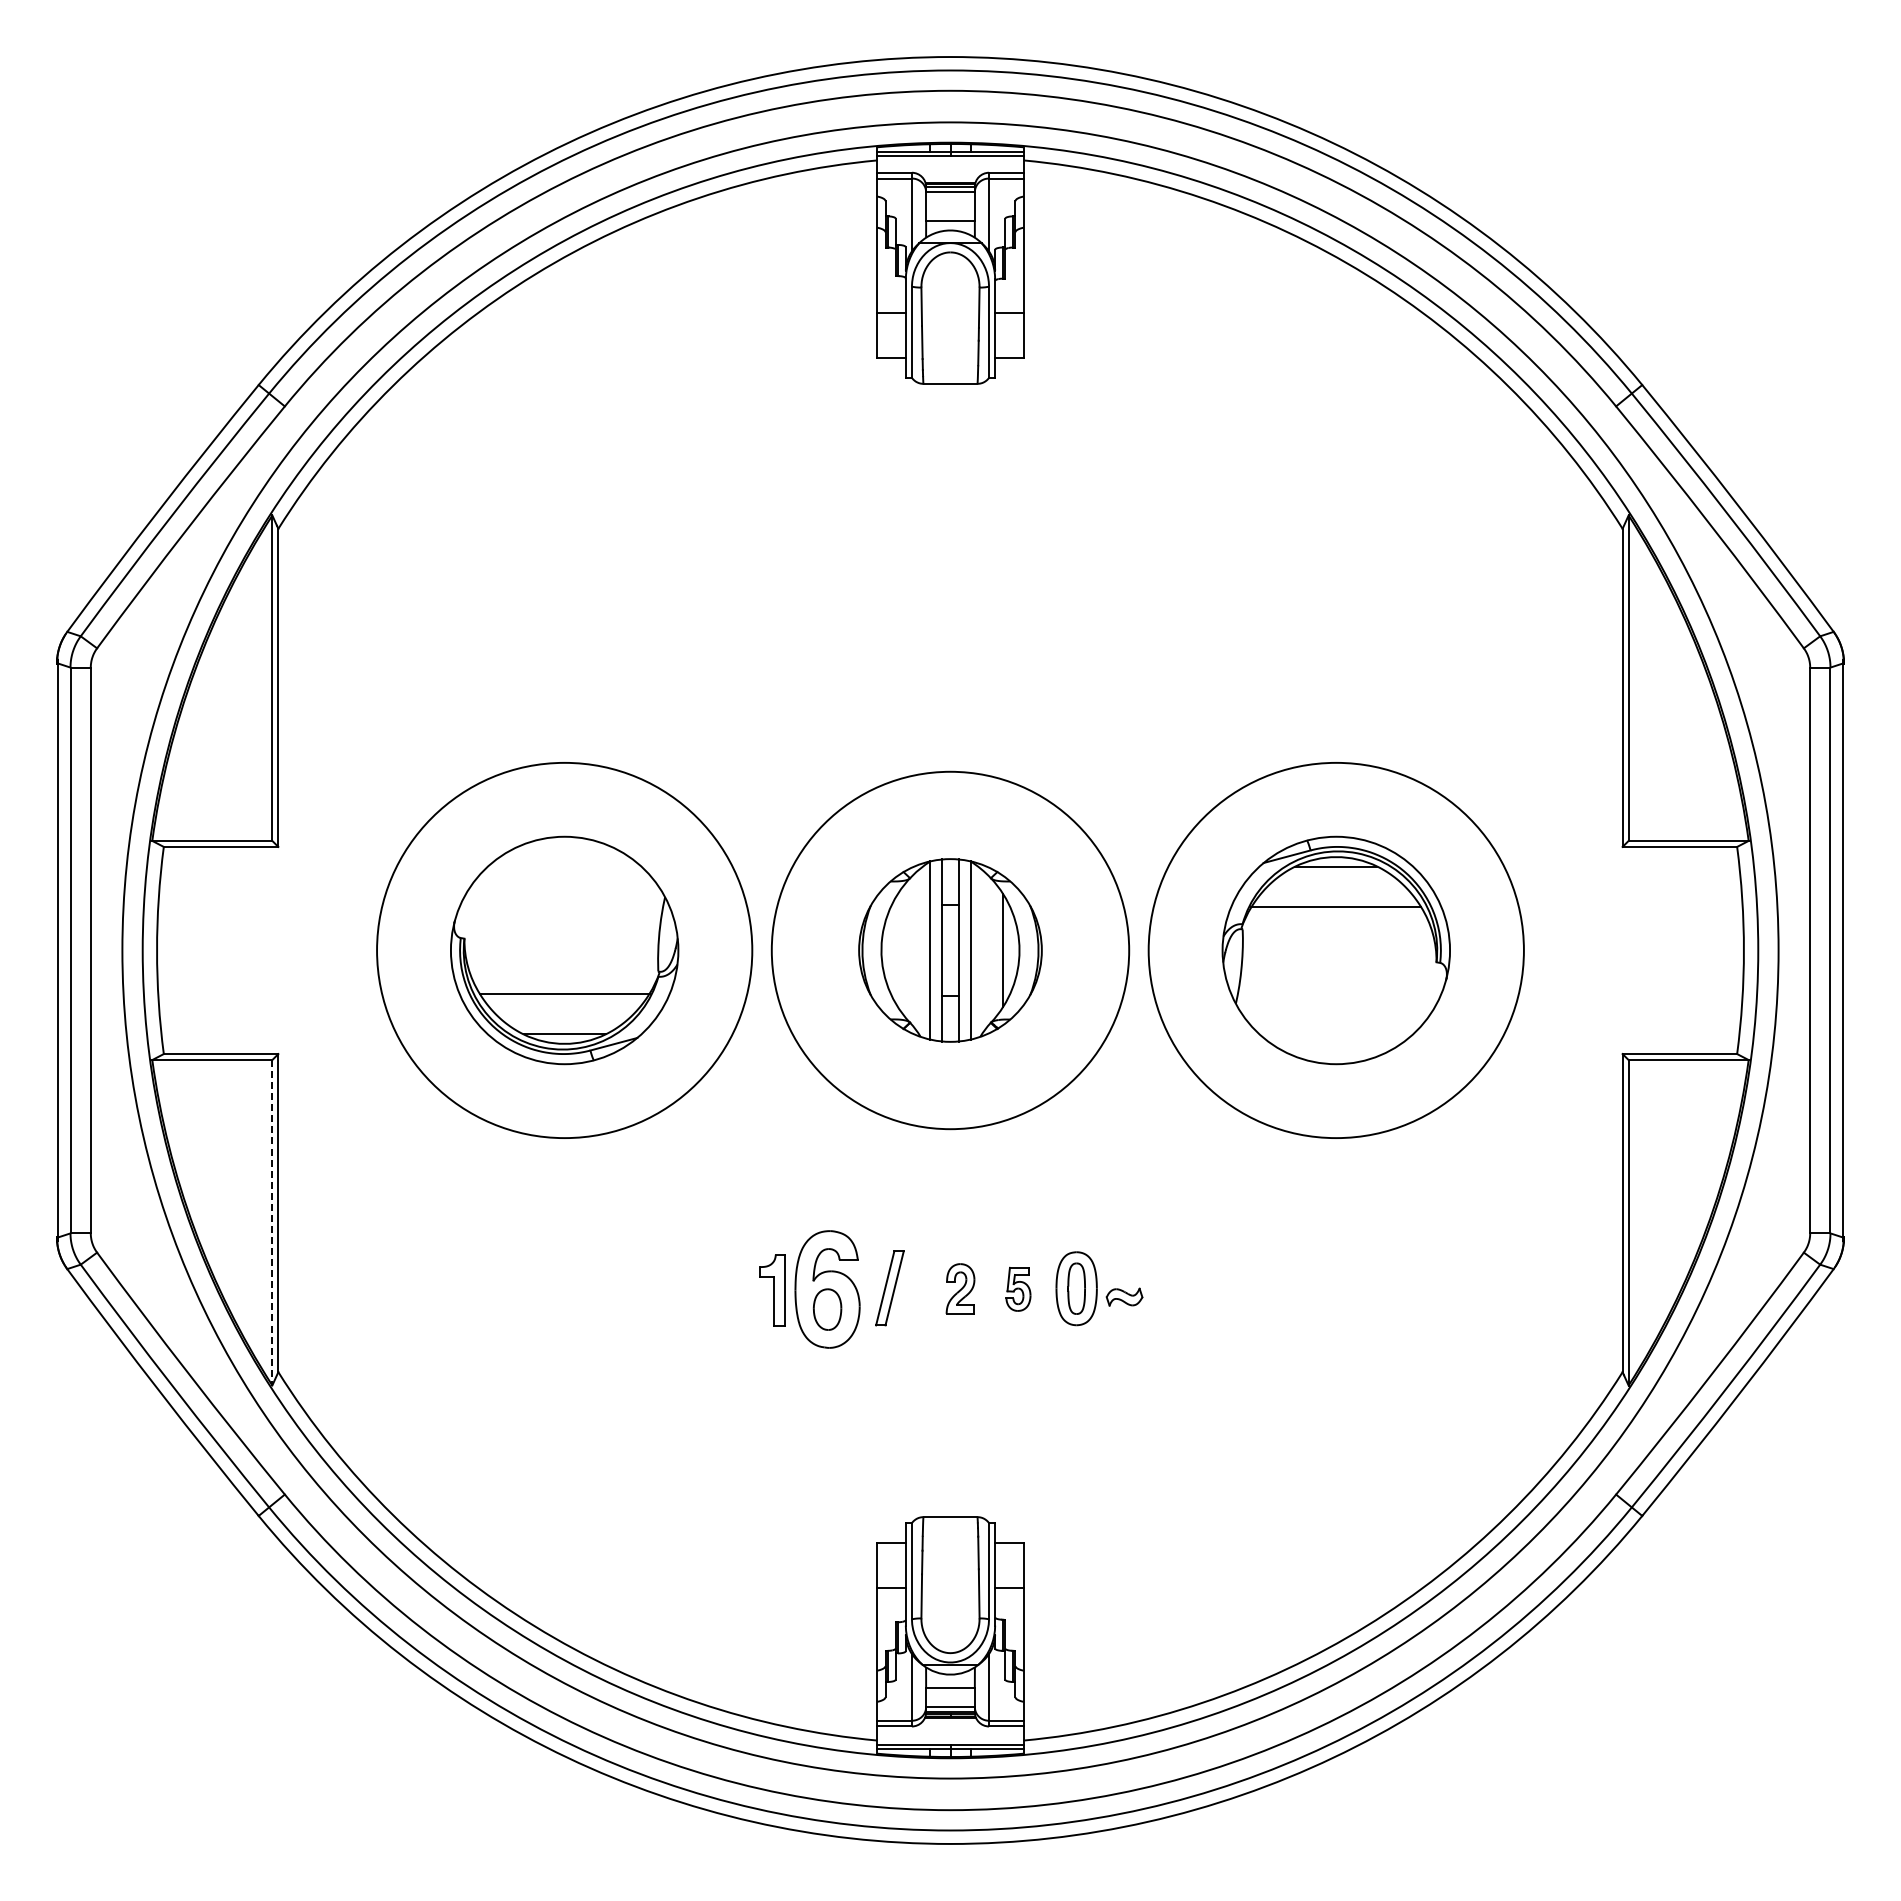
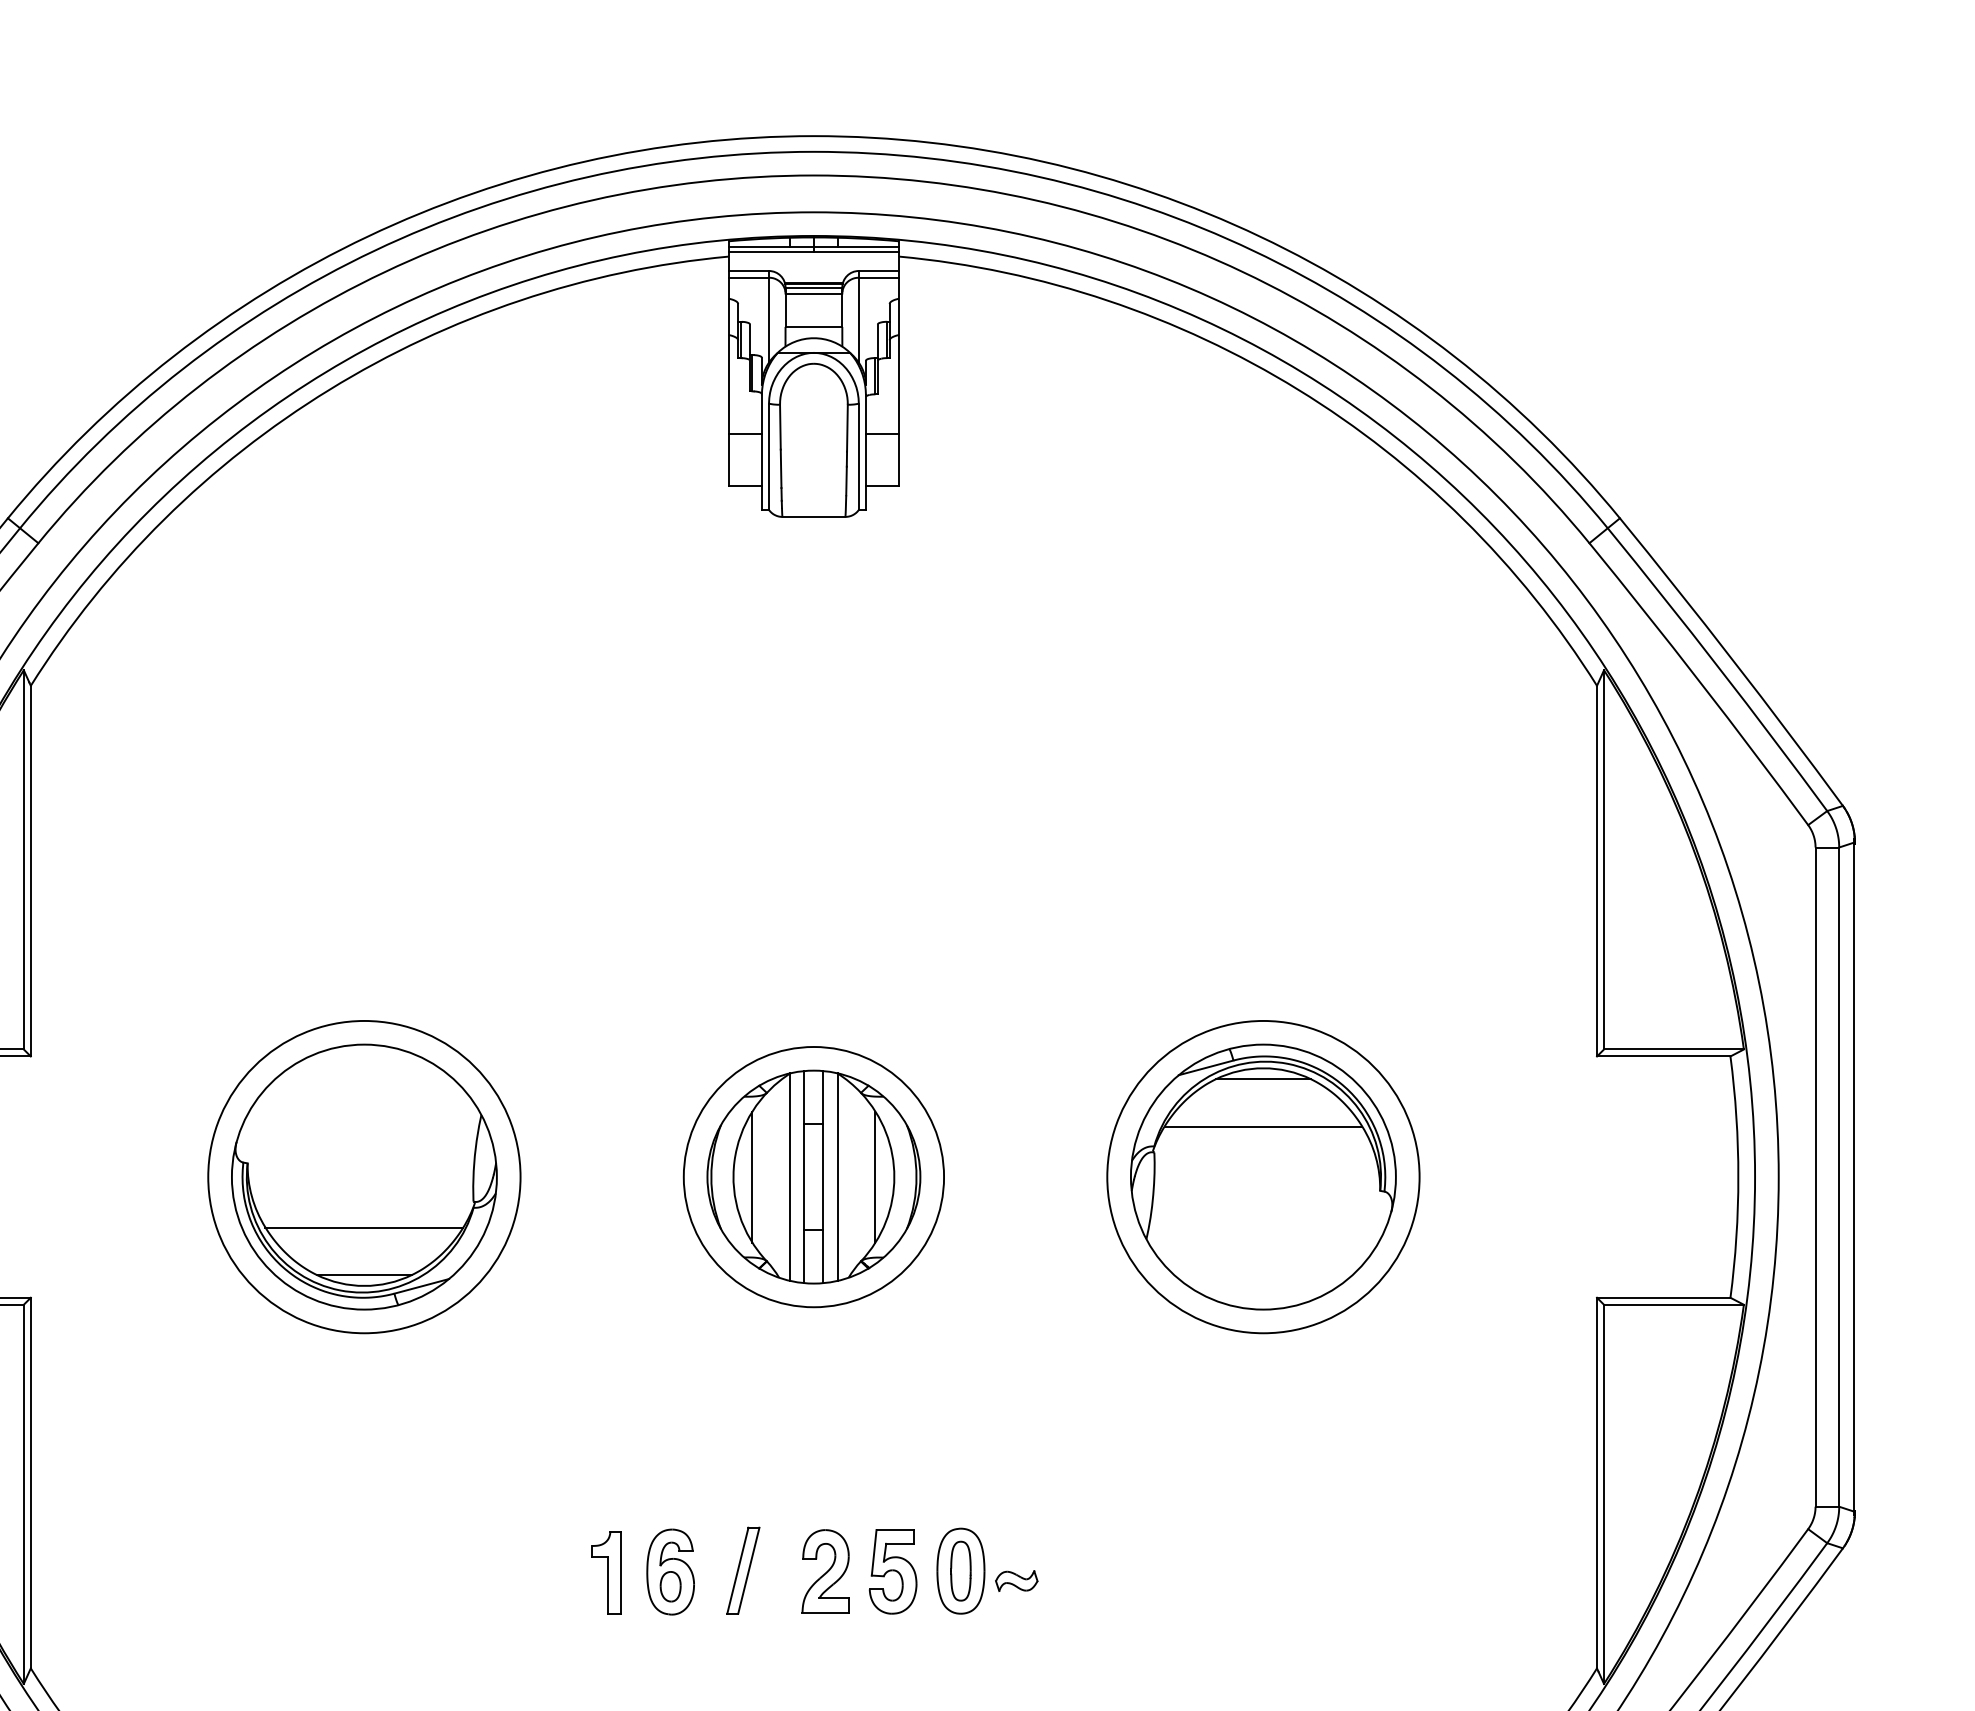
circle: (564, 950) -> (364, 1177), size x0.71
line: (897, 950) -> (752, 1177), added
circle: (950, 950) -> (813, 1177), size x0.62
circle: (1336, 950) -> (1263, 1177), size x0.71
line: (272, 1222) -> (23, 1494), dashed -> solid
part: (960, 1288) -> (825, 1570), size x1.43
part: (827, 1289) -> (670, 1572), size x0.62
part: (1018, 1289) -> (893, 1572), size x1.67

